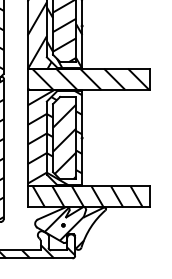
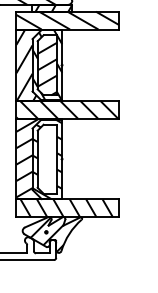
hatch: (64, 142) -> (47, 162), removed
hatch: (48, 251) -> (33, 254), removed

